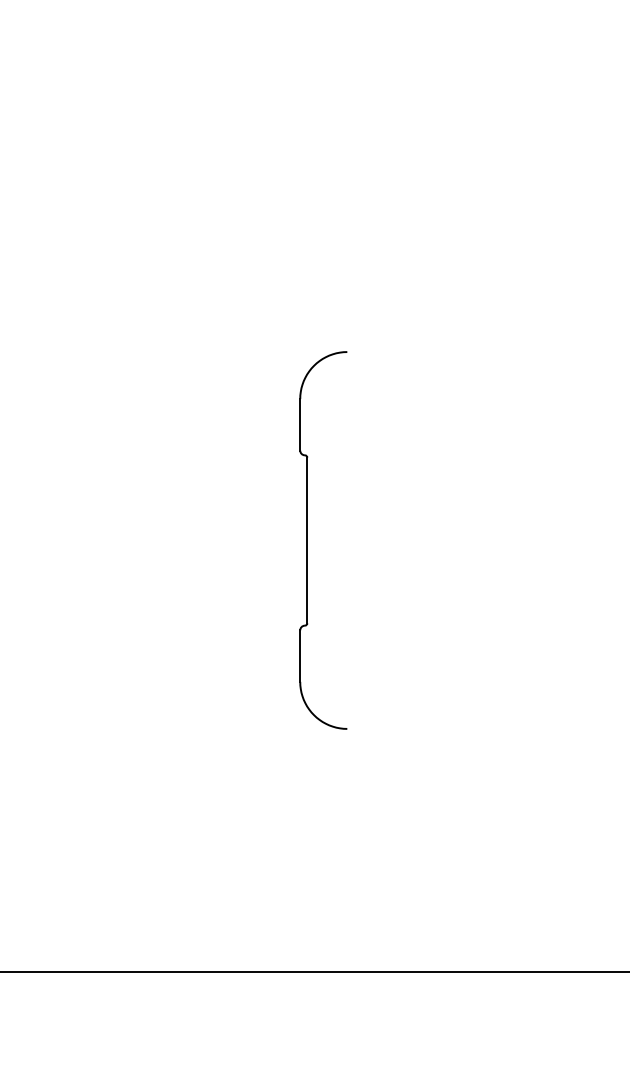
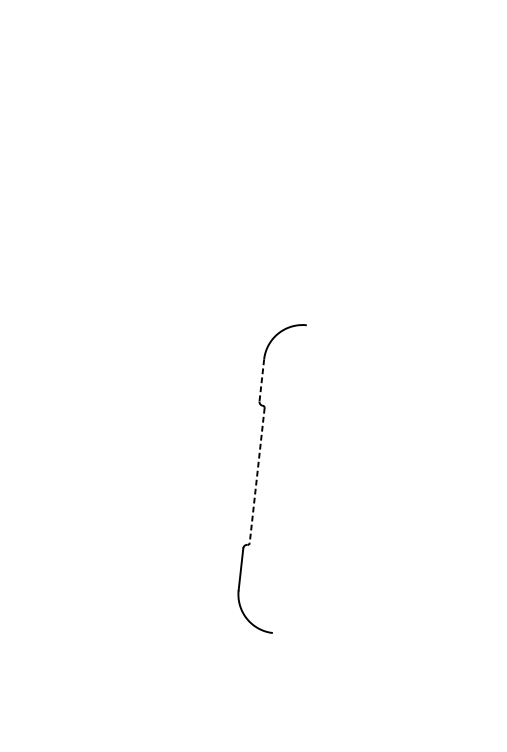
line: (300, 424) -> (262, 380), solid -> dashed
line: (307, 540) -> (257, 475), solid -> dashed

